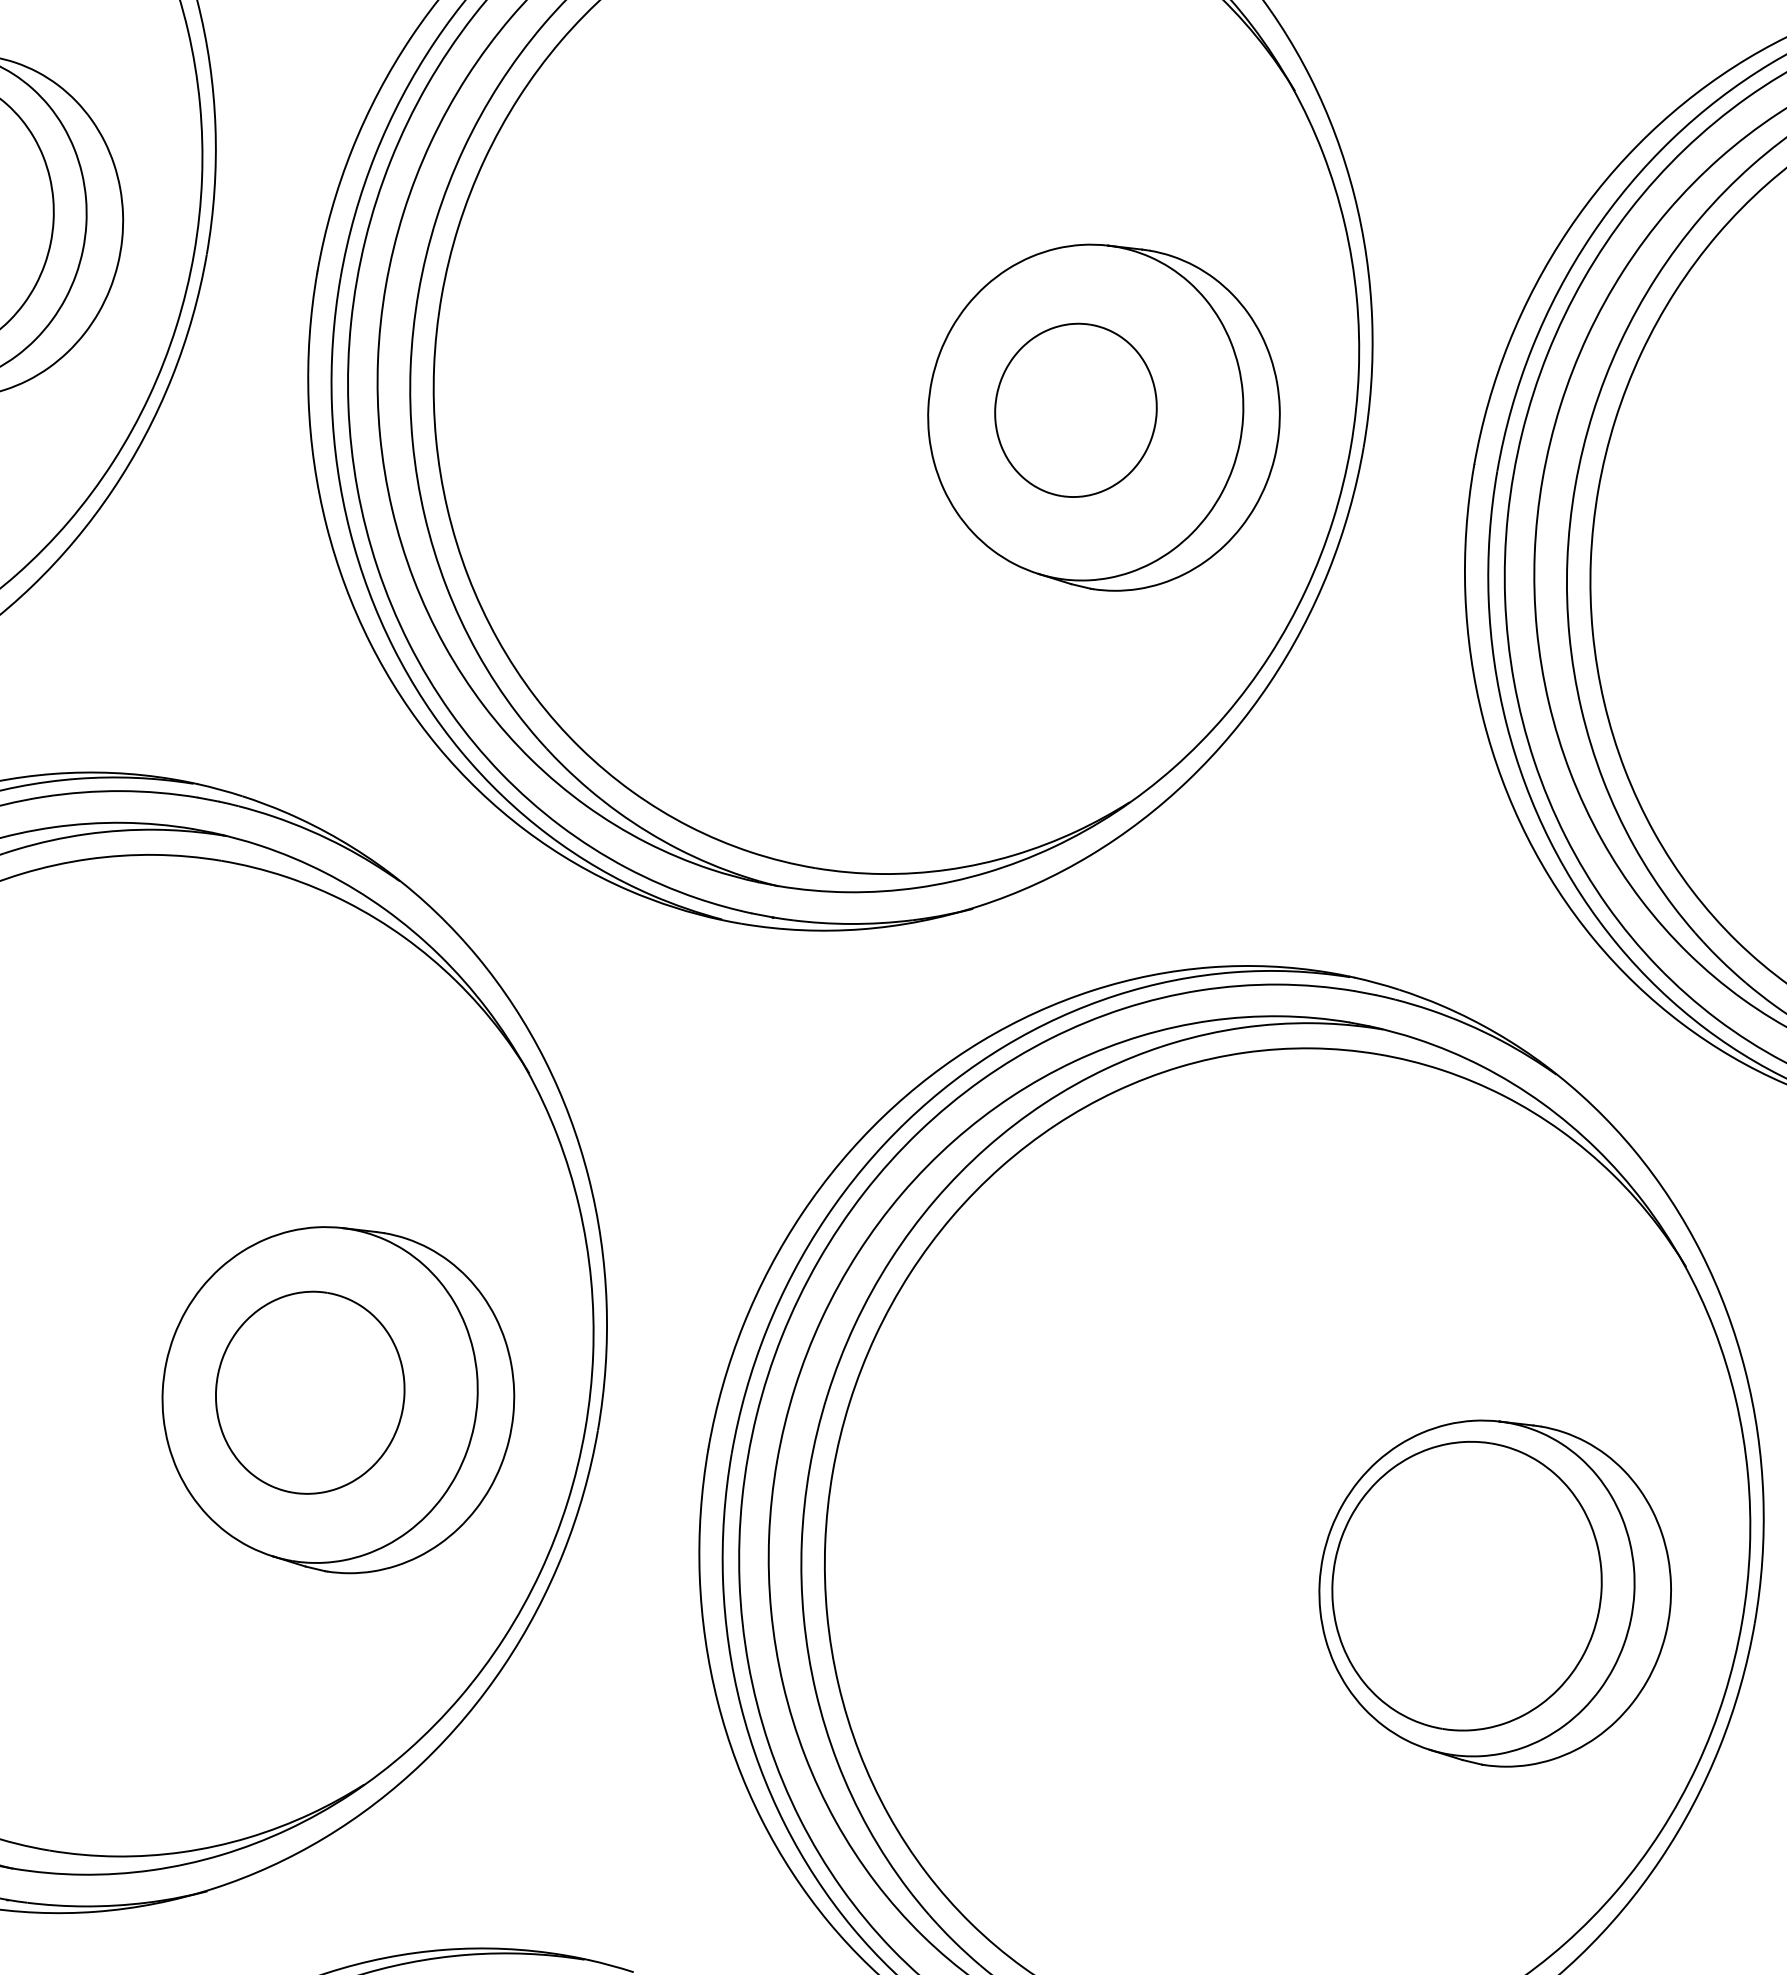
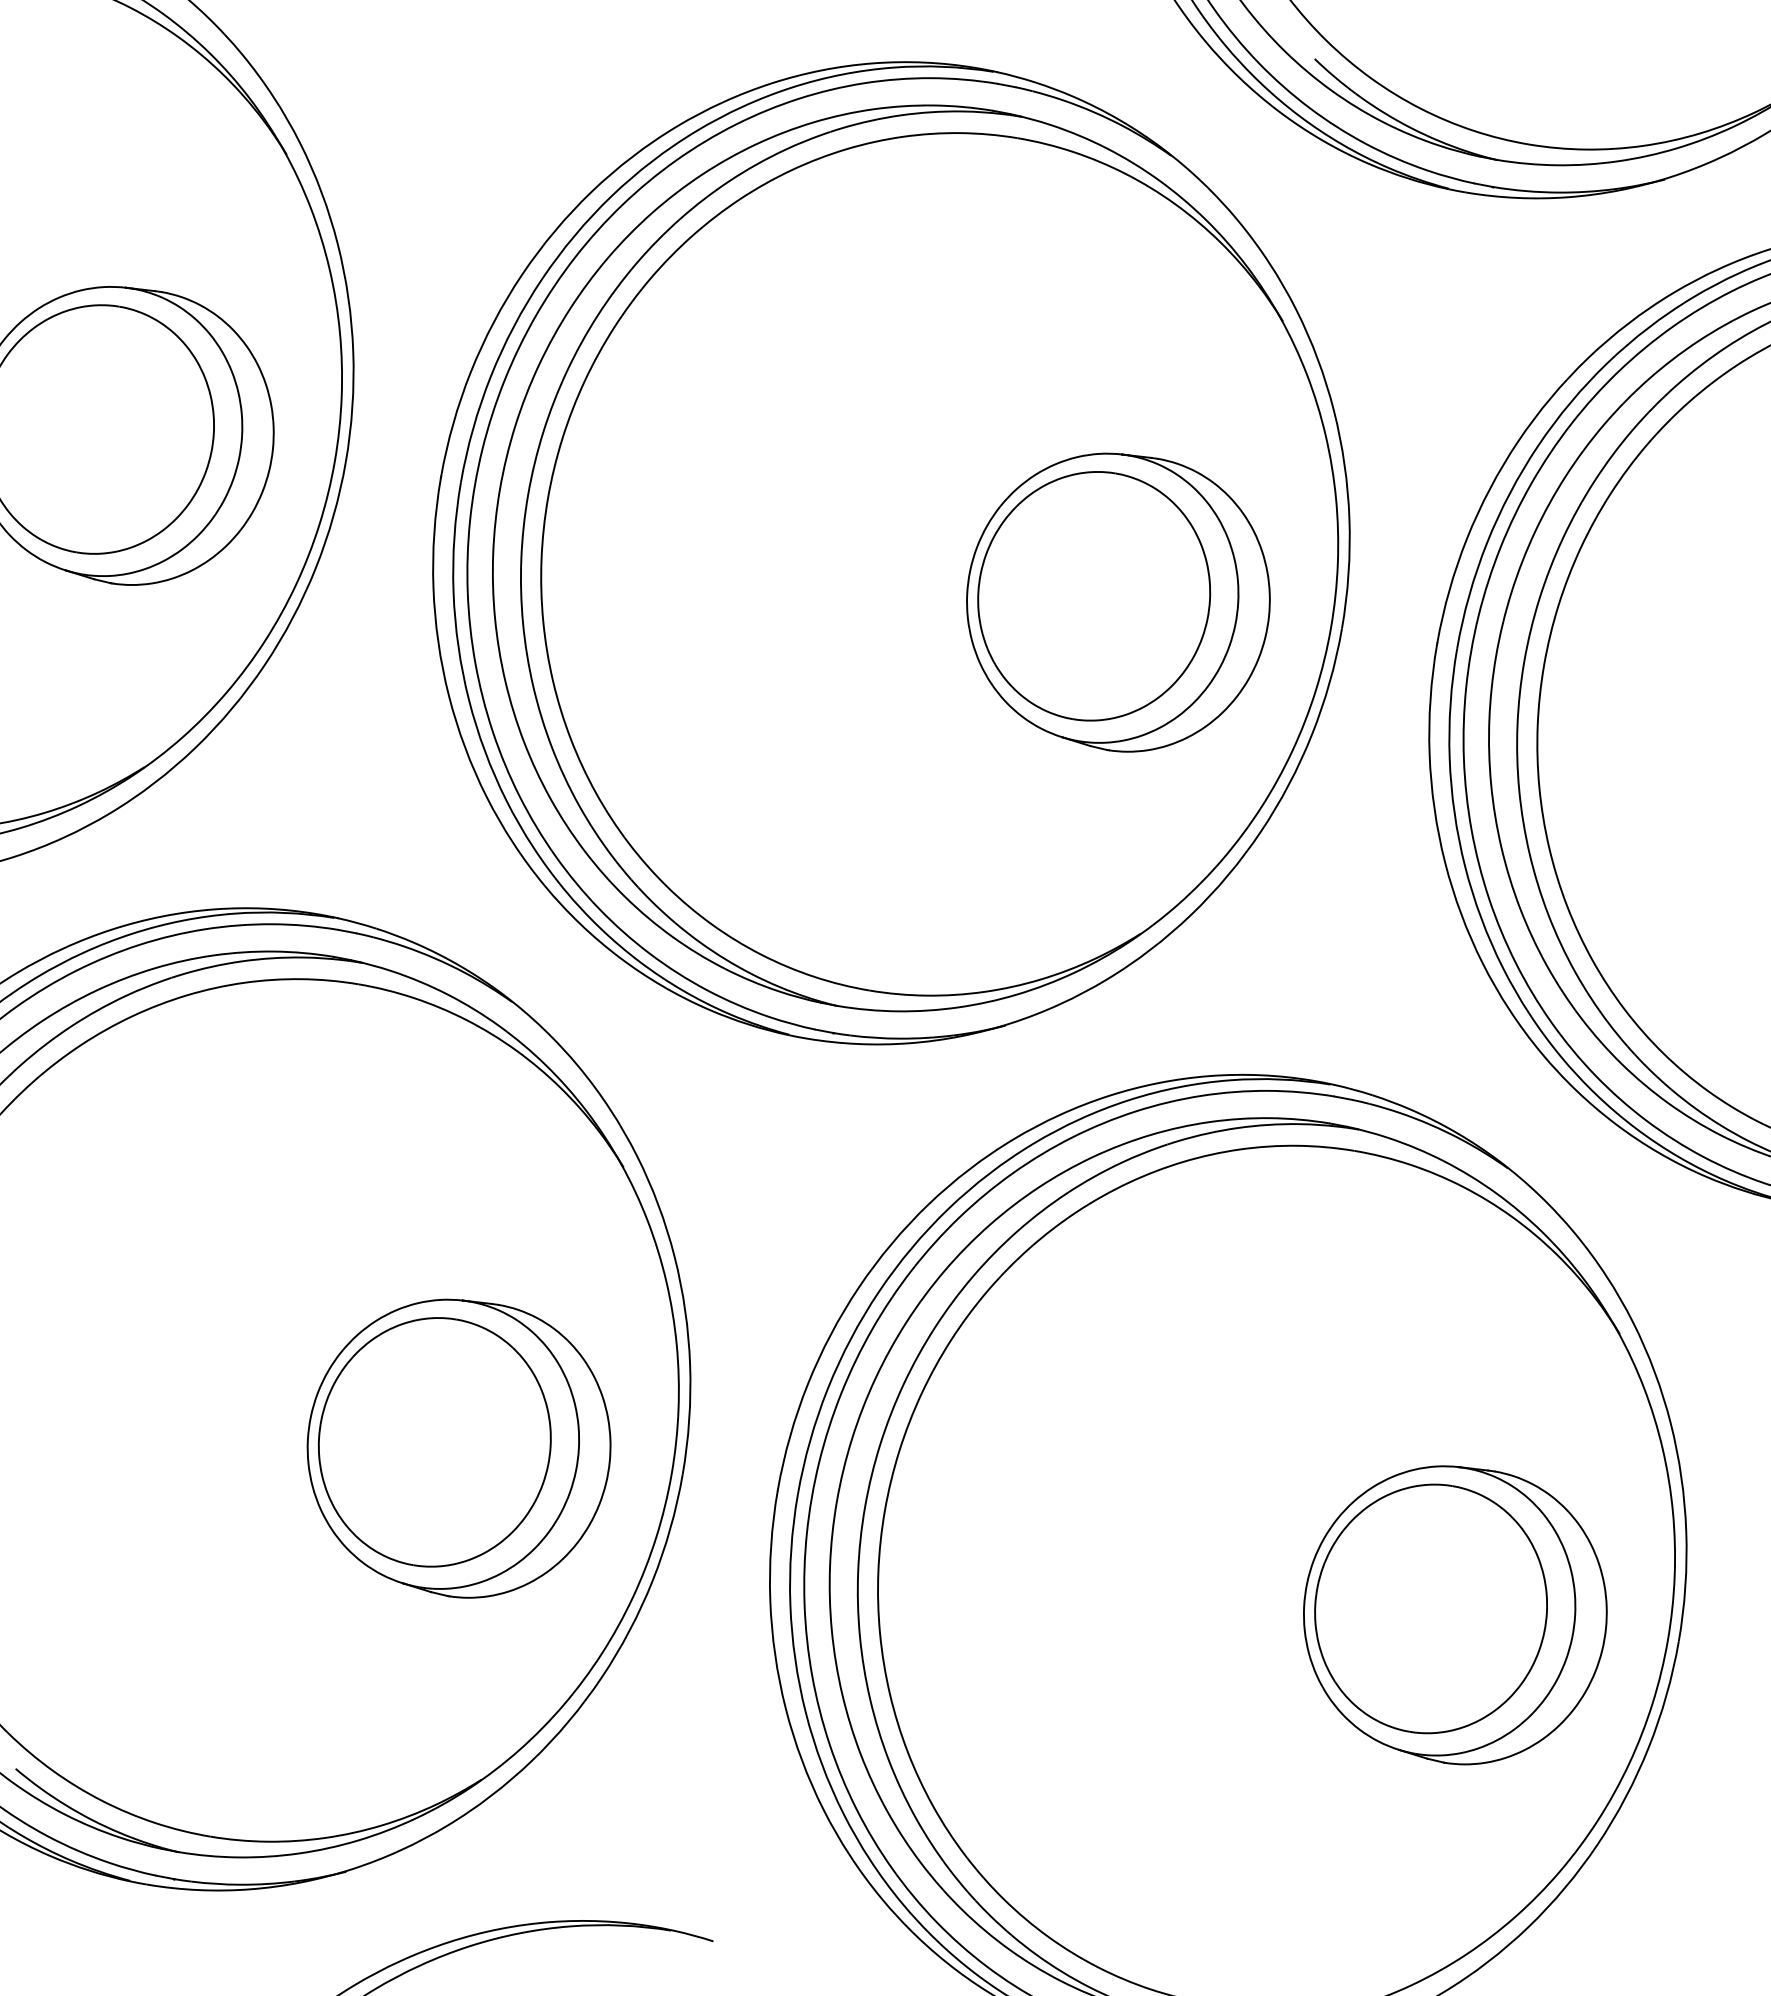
part: (1076, 410) -> (1094, 596), size x1.67
part: (309, 1392) -> (434, 1442), size x1.43

